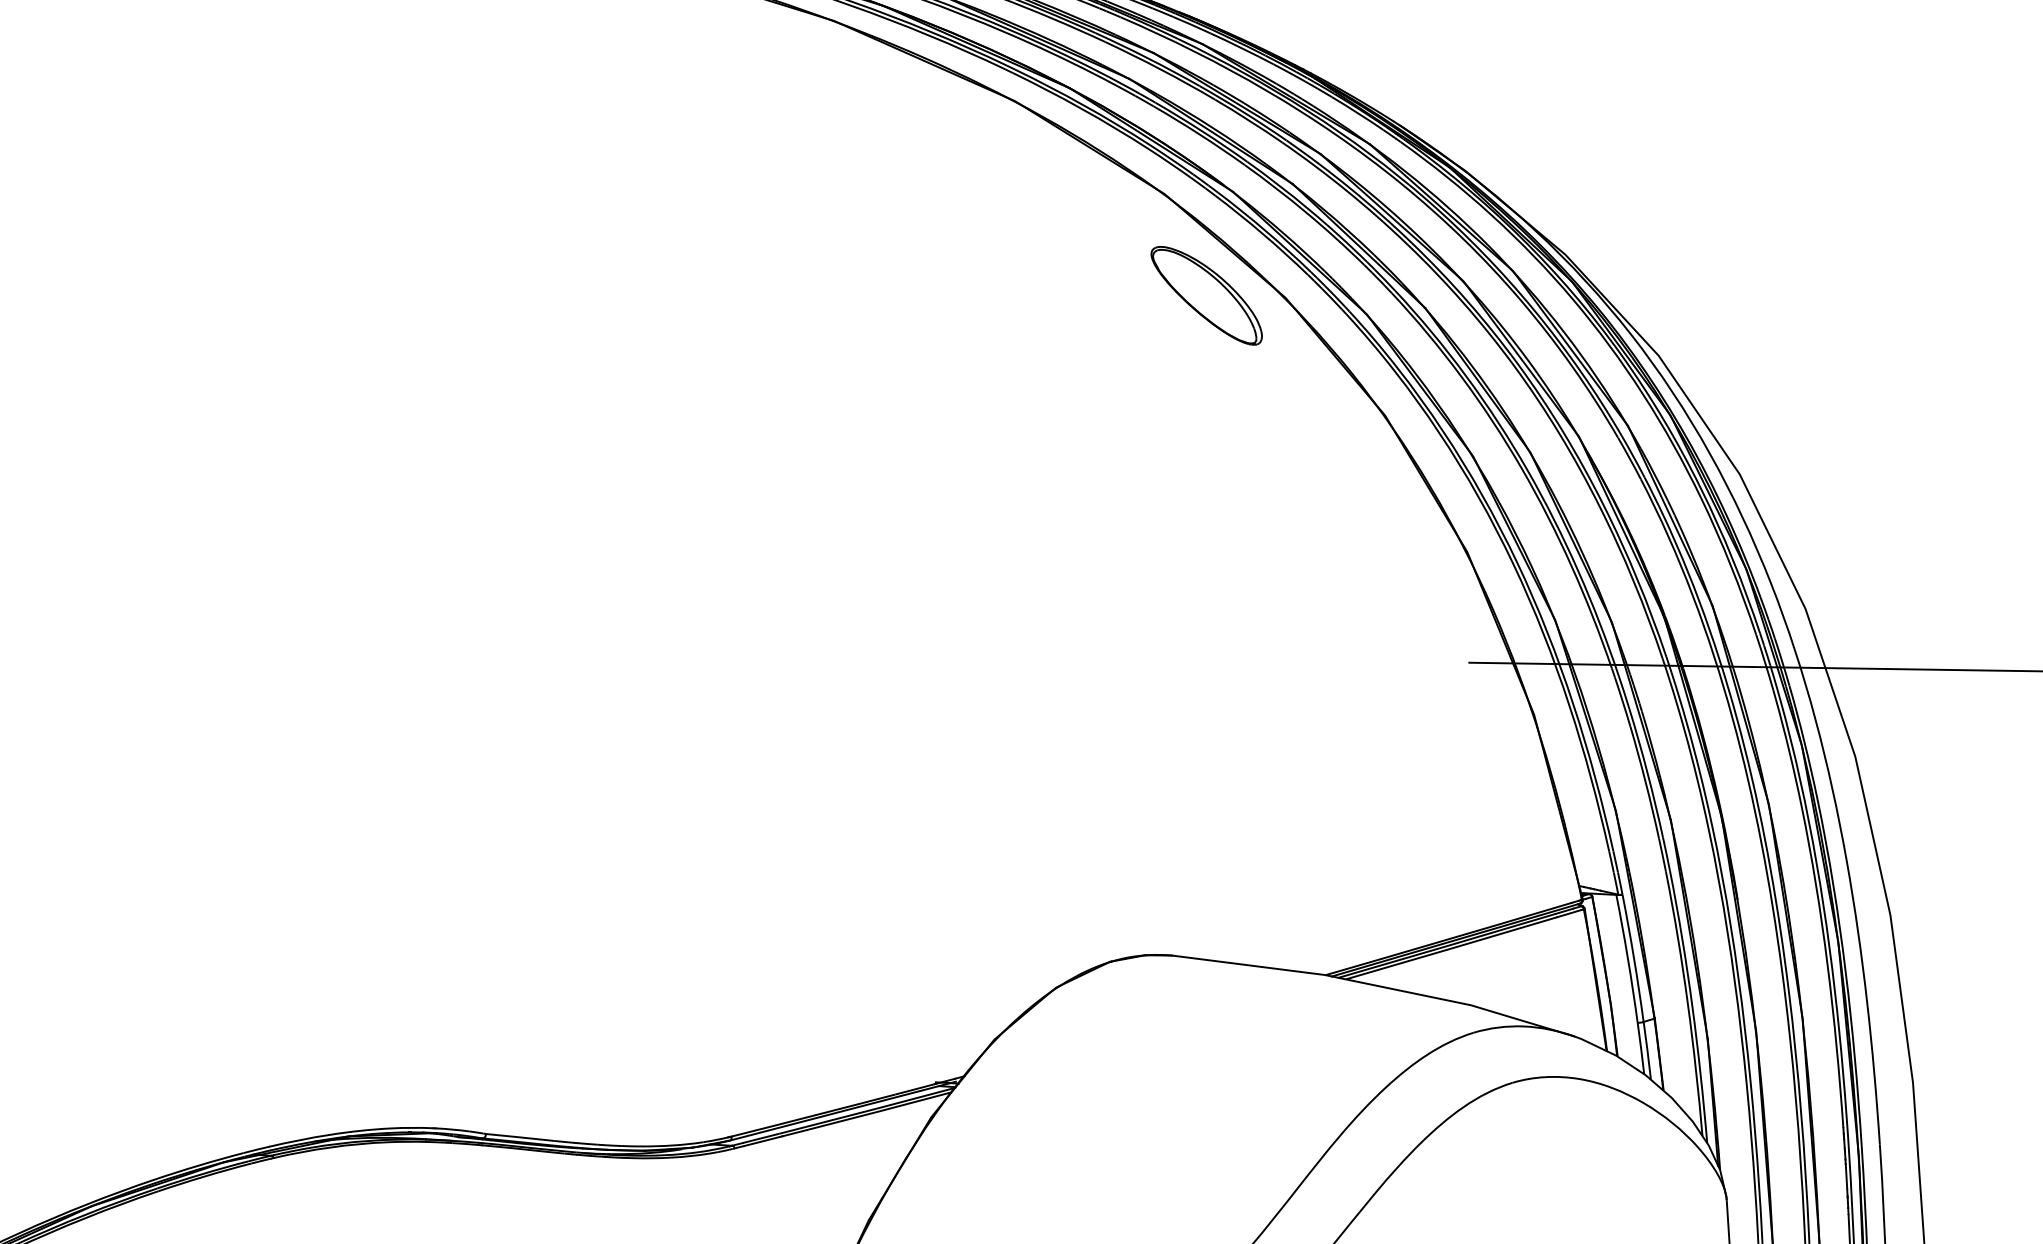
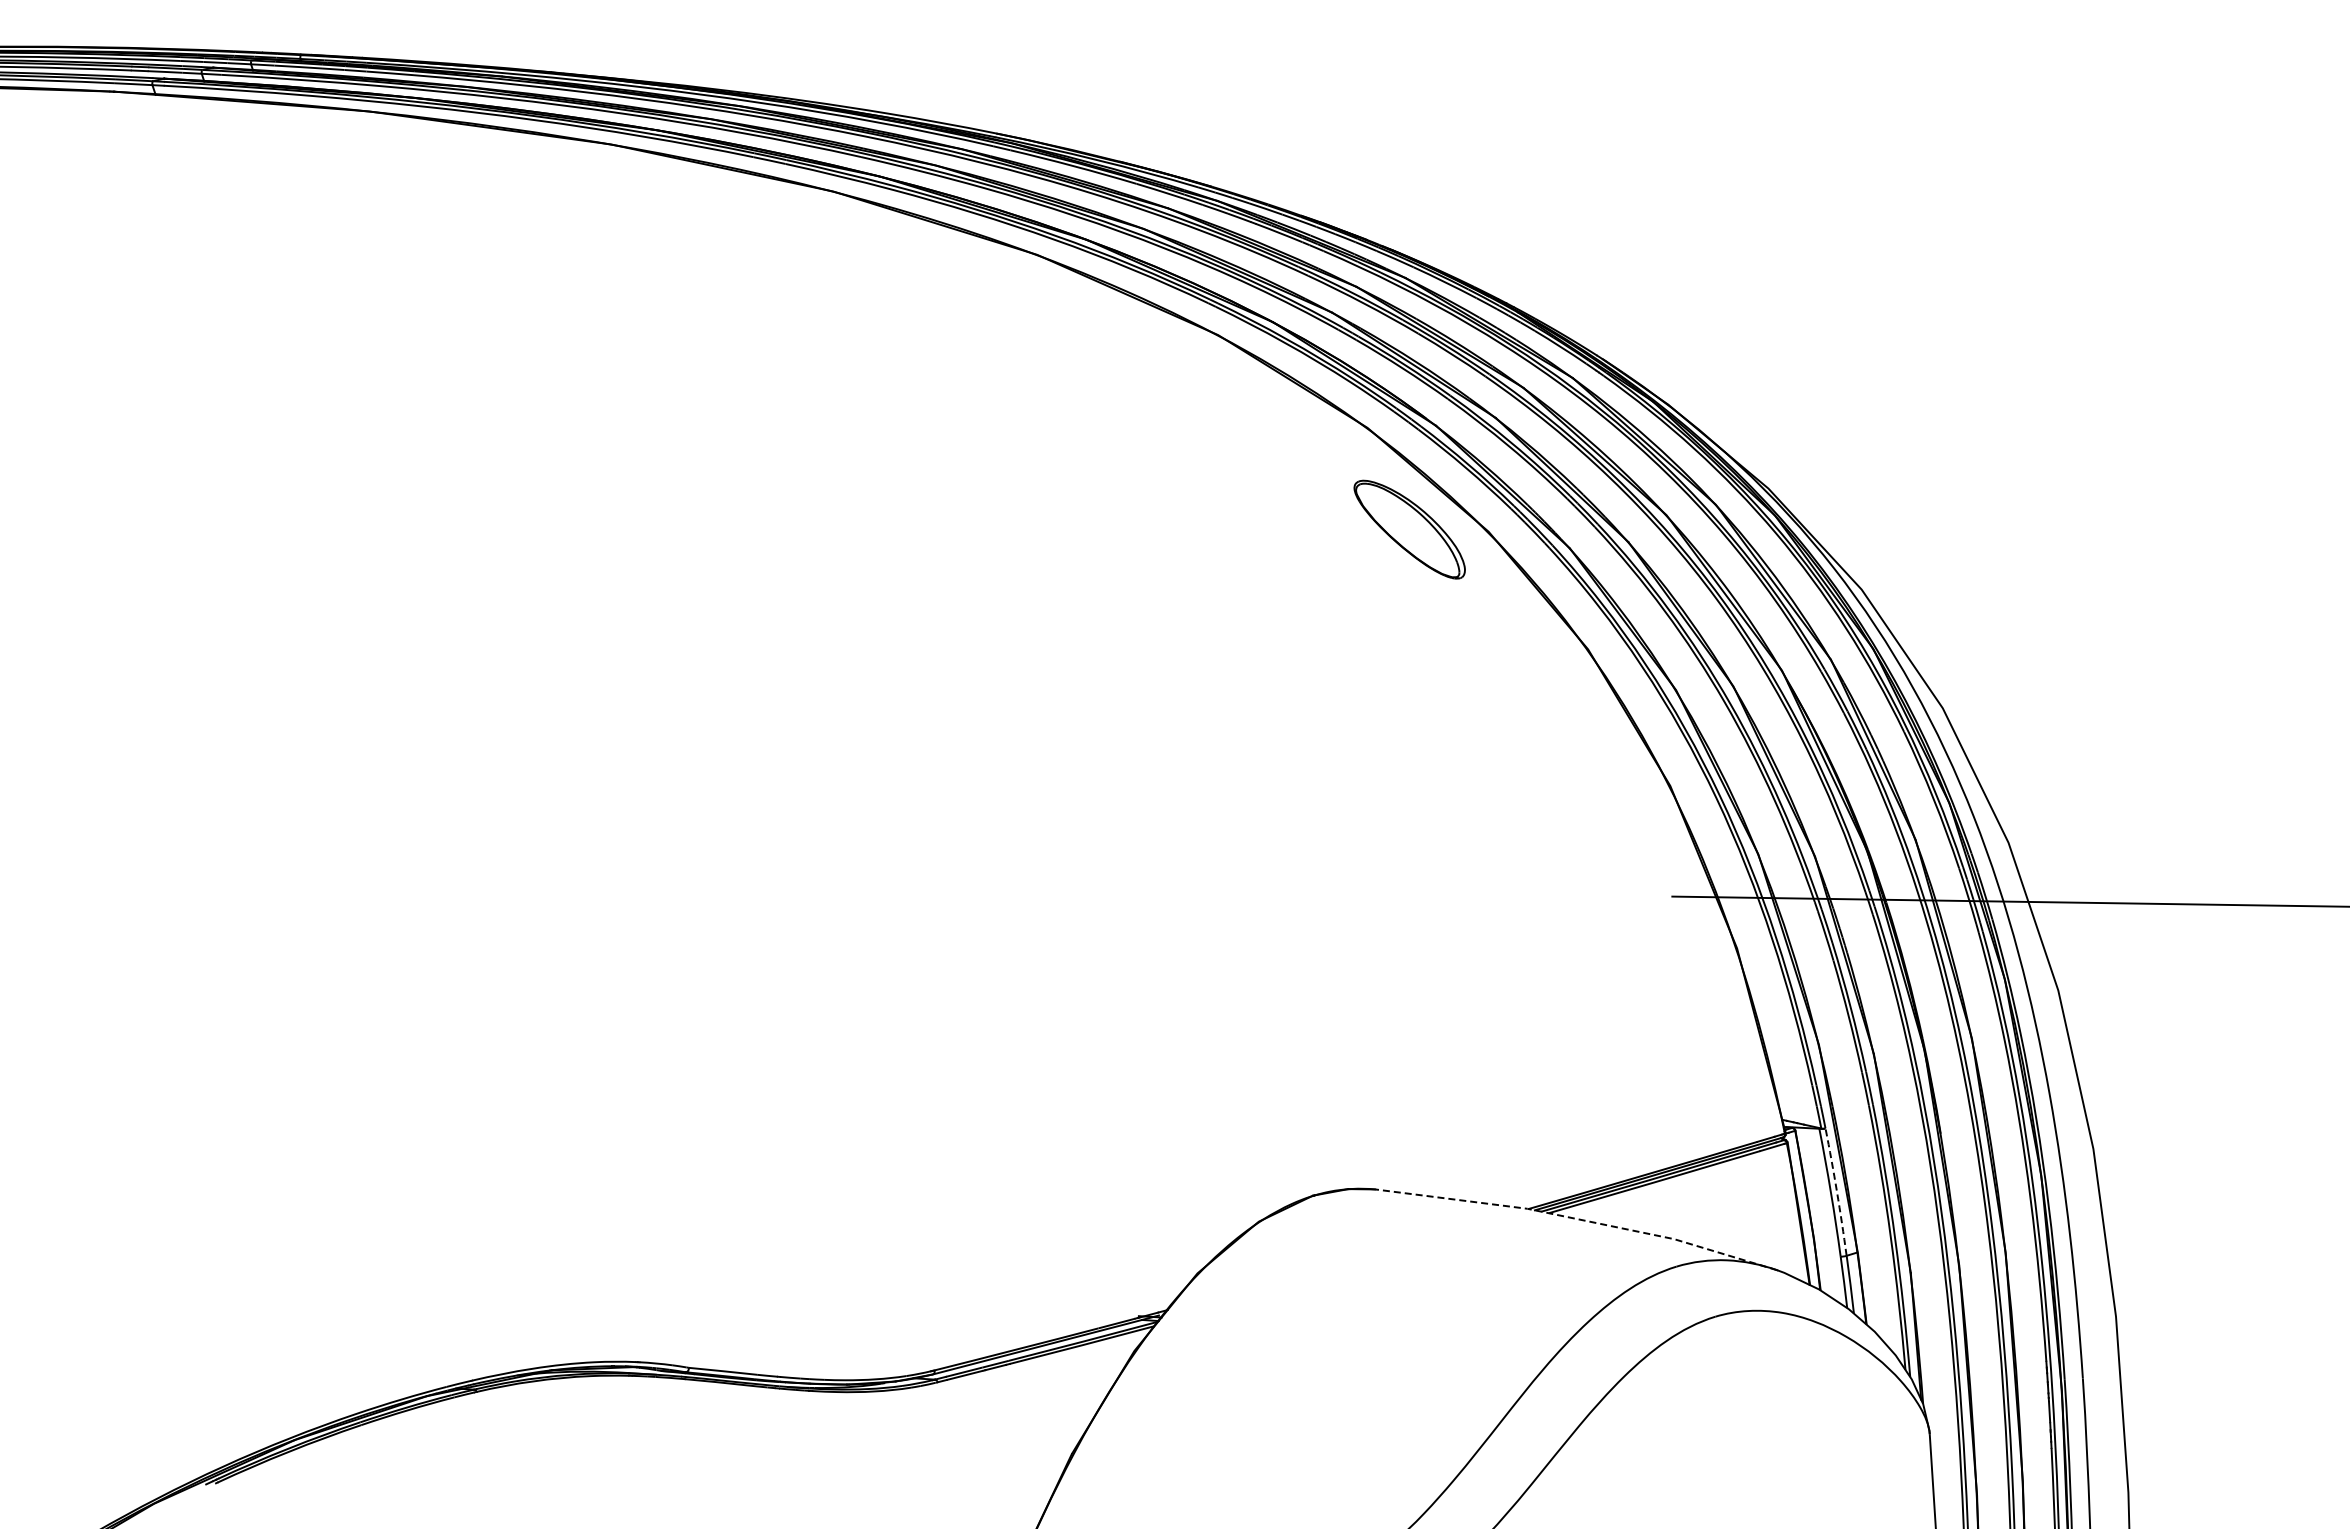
arc: (1634, 957) -> (1837, 1191), solid -> dashed
line: (1375, 985) -> (1578, 1219), solid -> dashed

